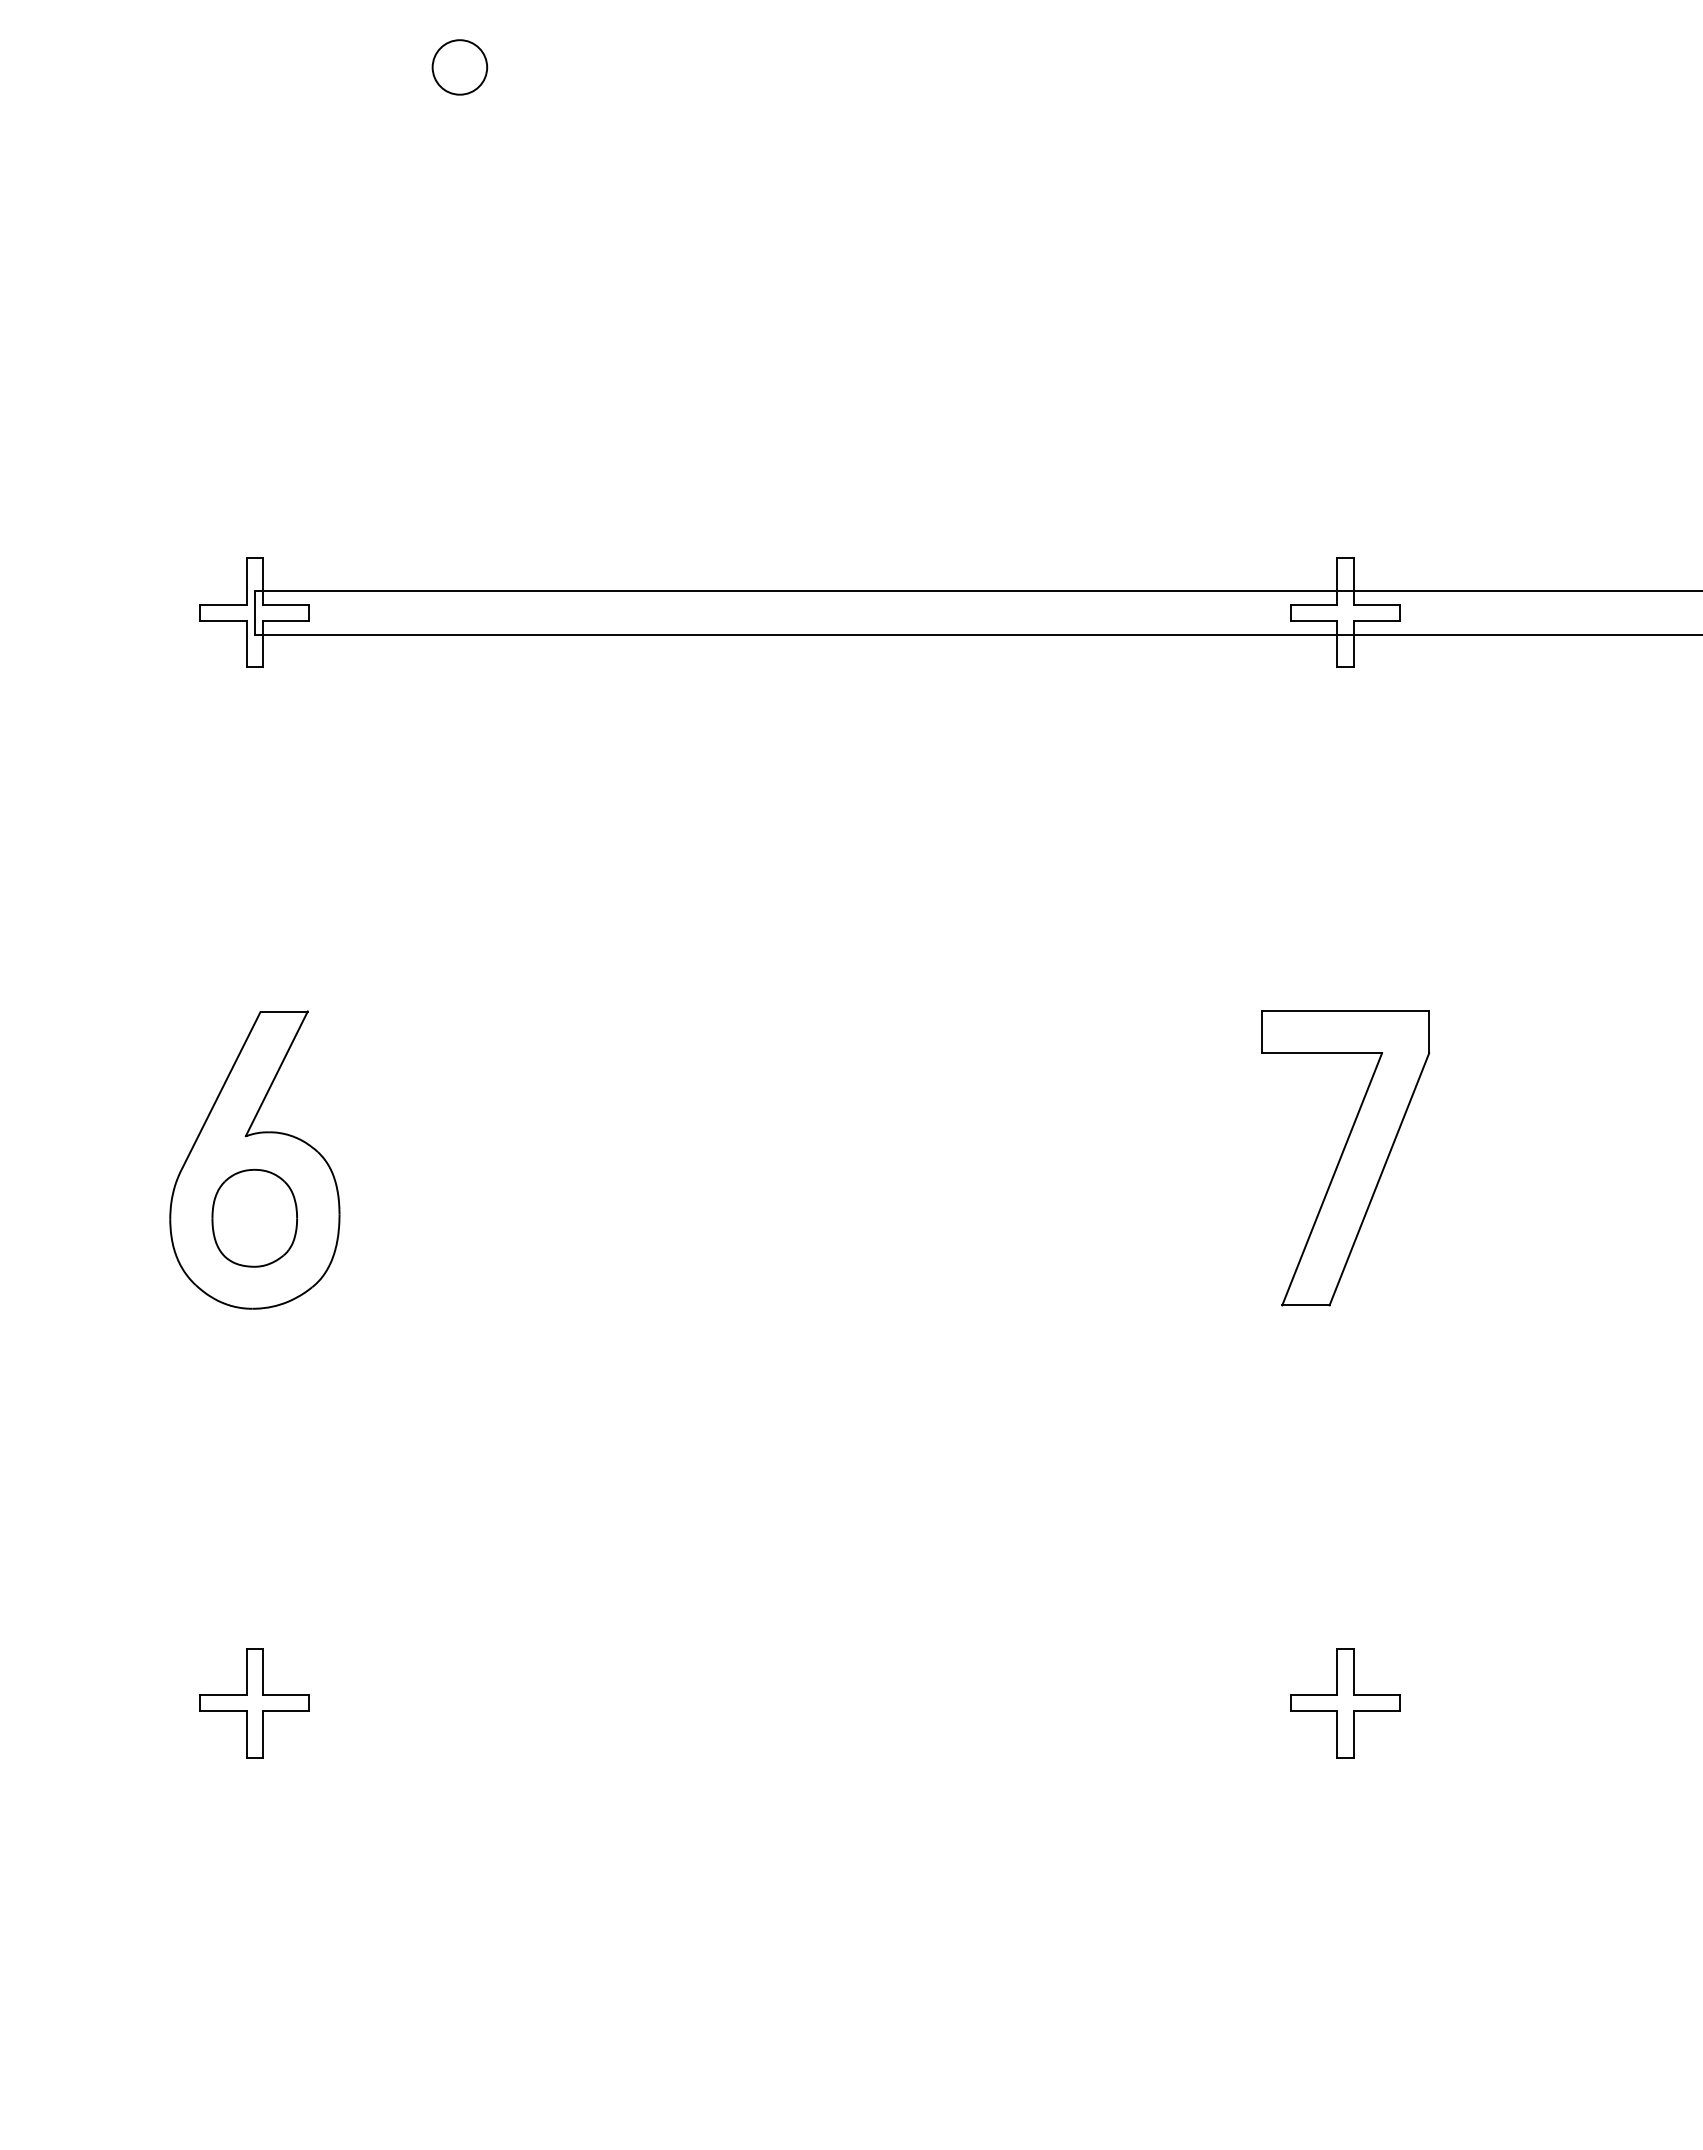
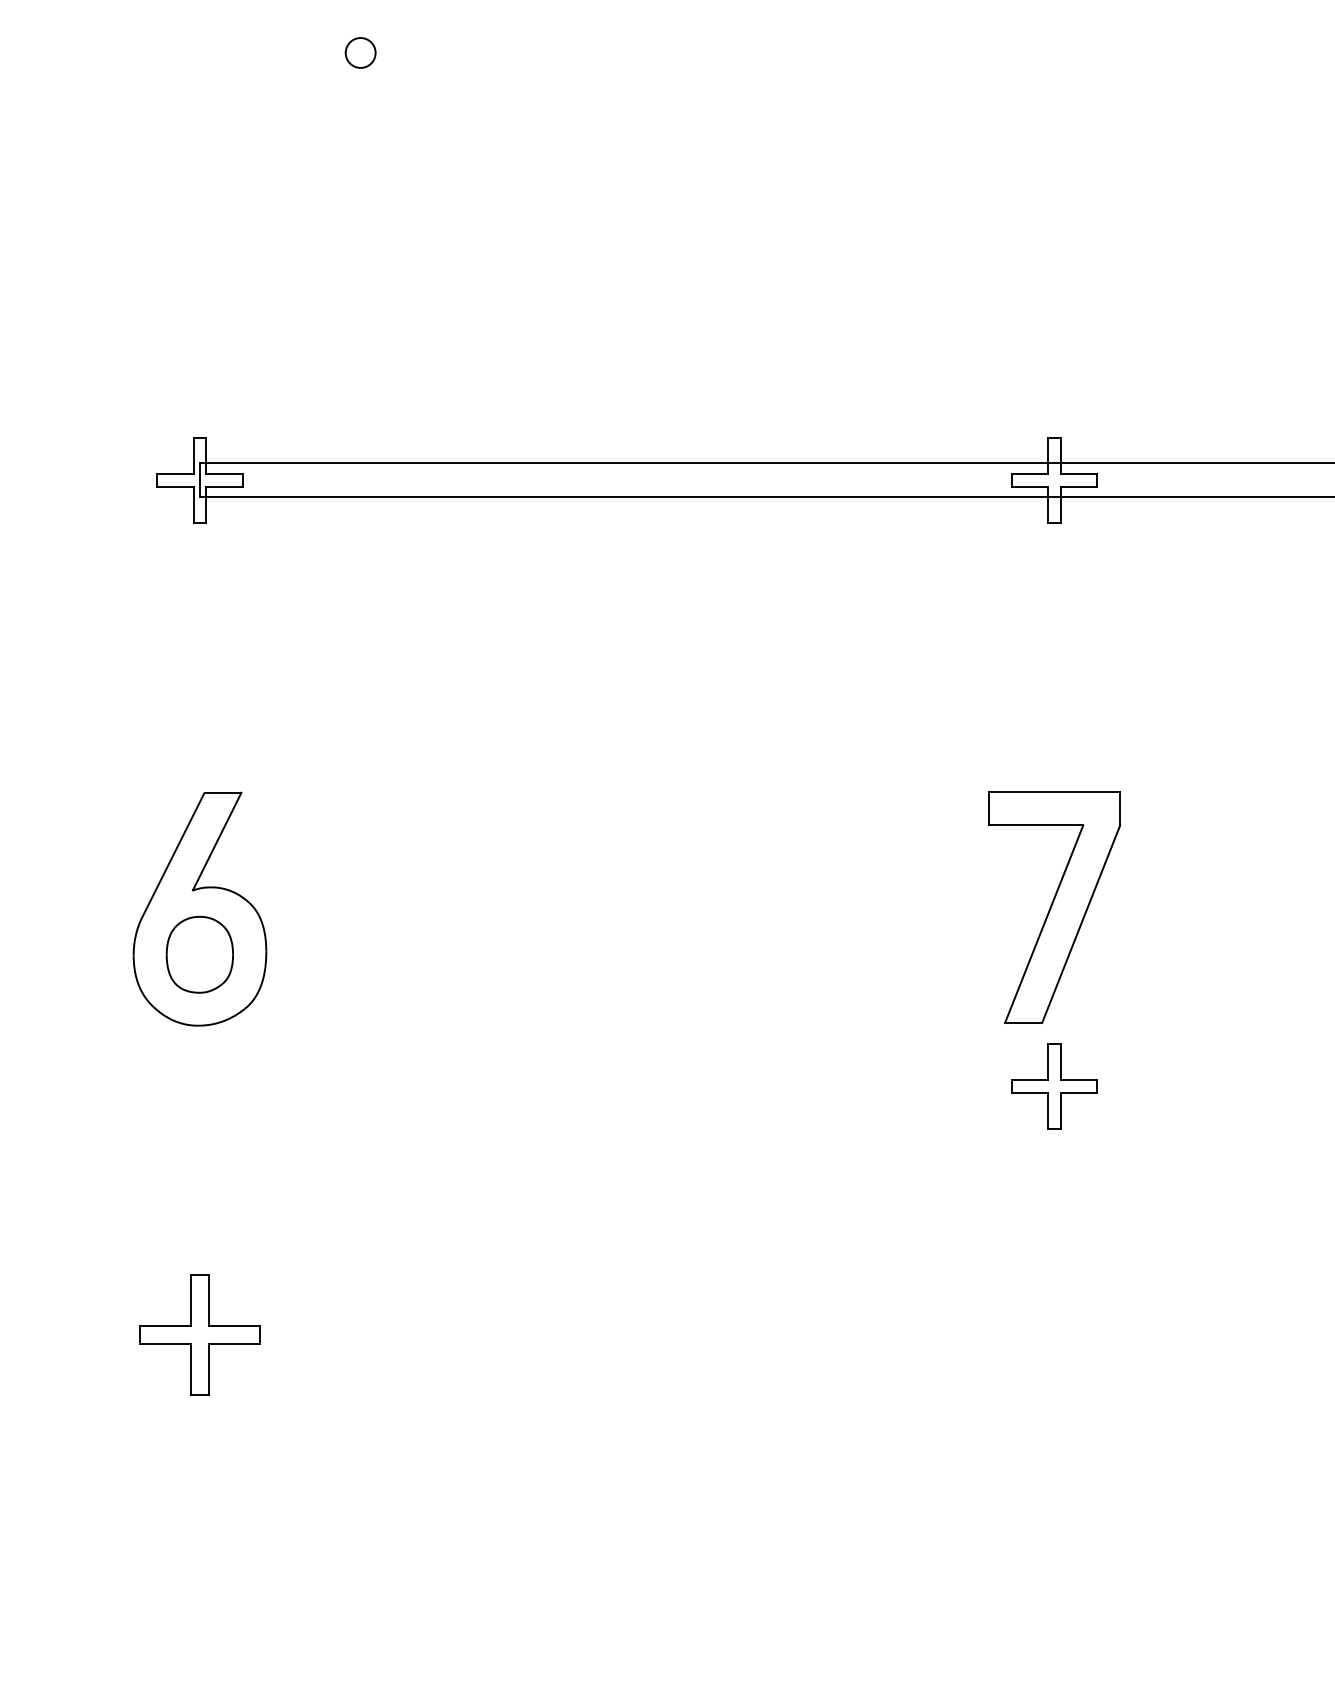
circle: (459, 67) -> (360, 53), size x0.7
part: (254, 1703) -> (199, 1334), size x1.4
part: (1345, 1703) -> (1054, 1086), moved

